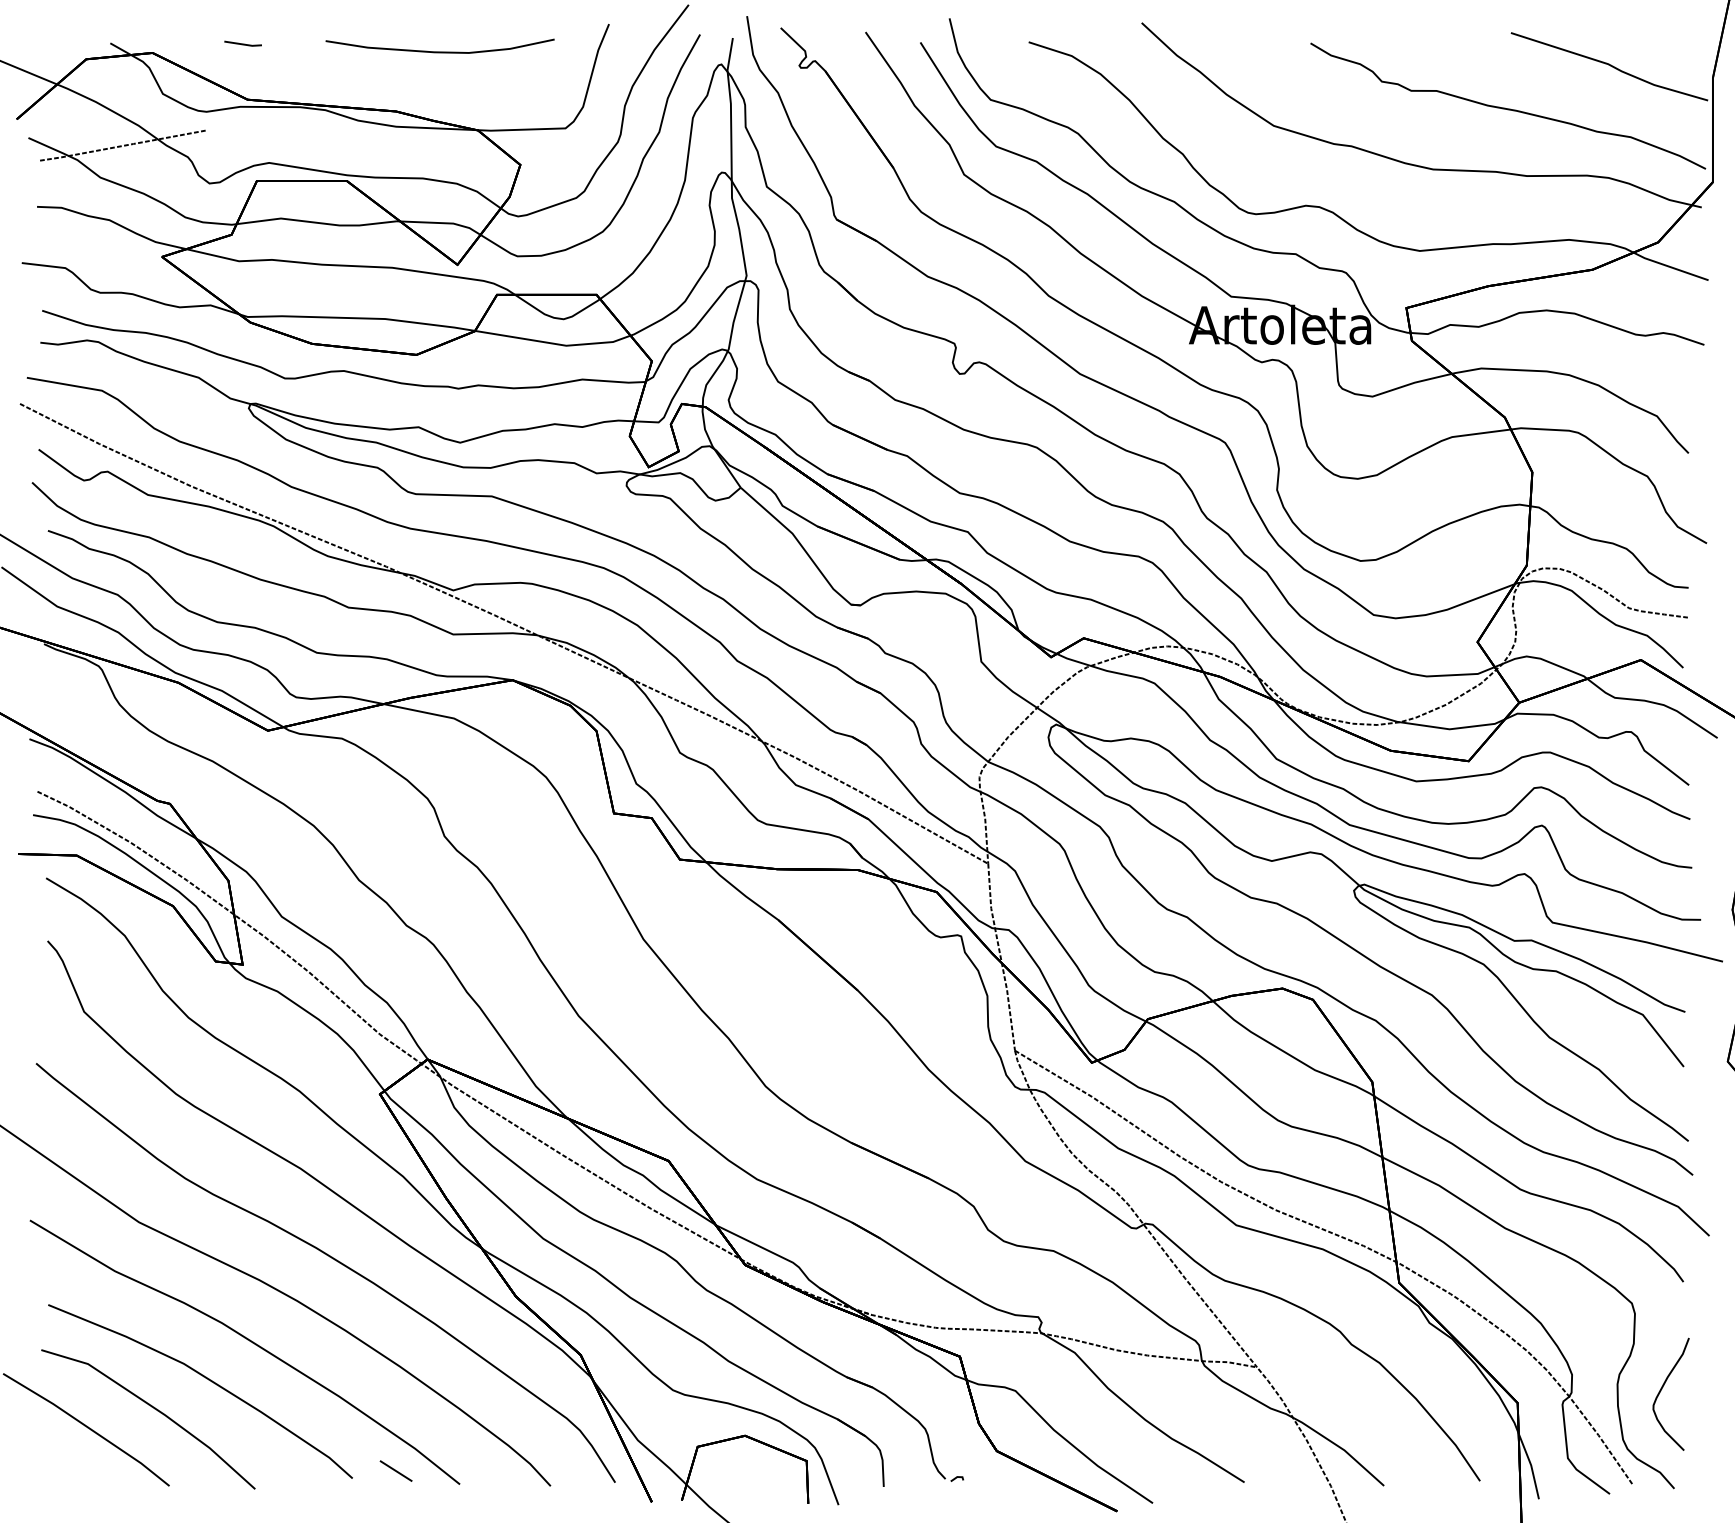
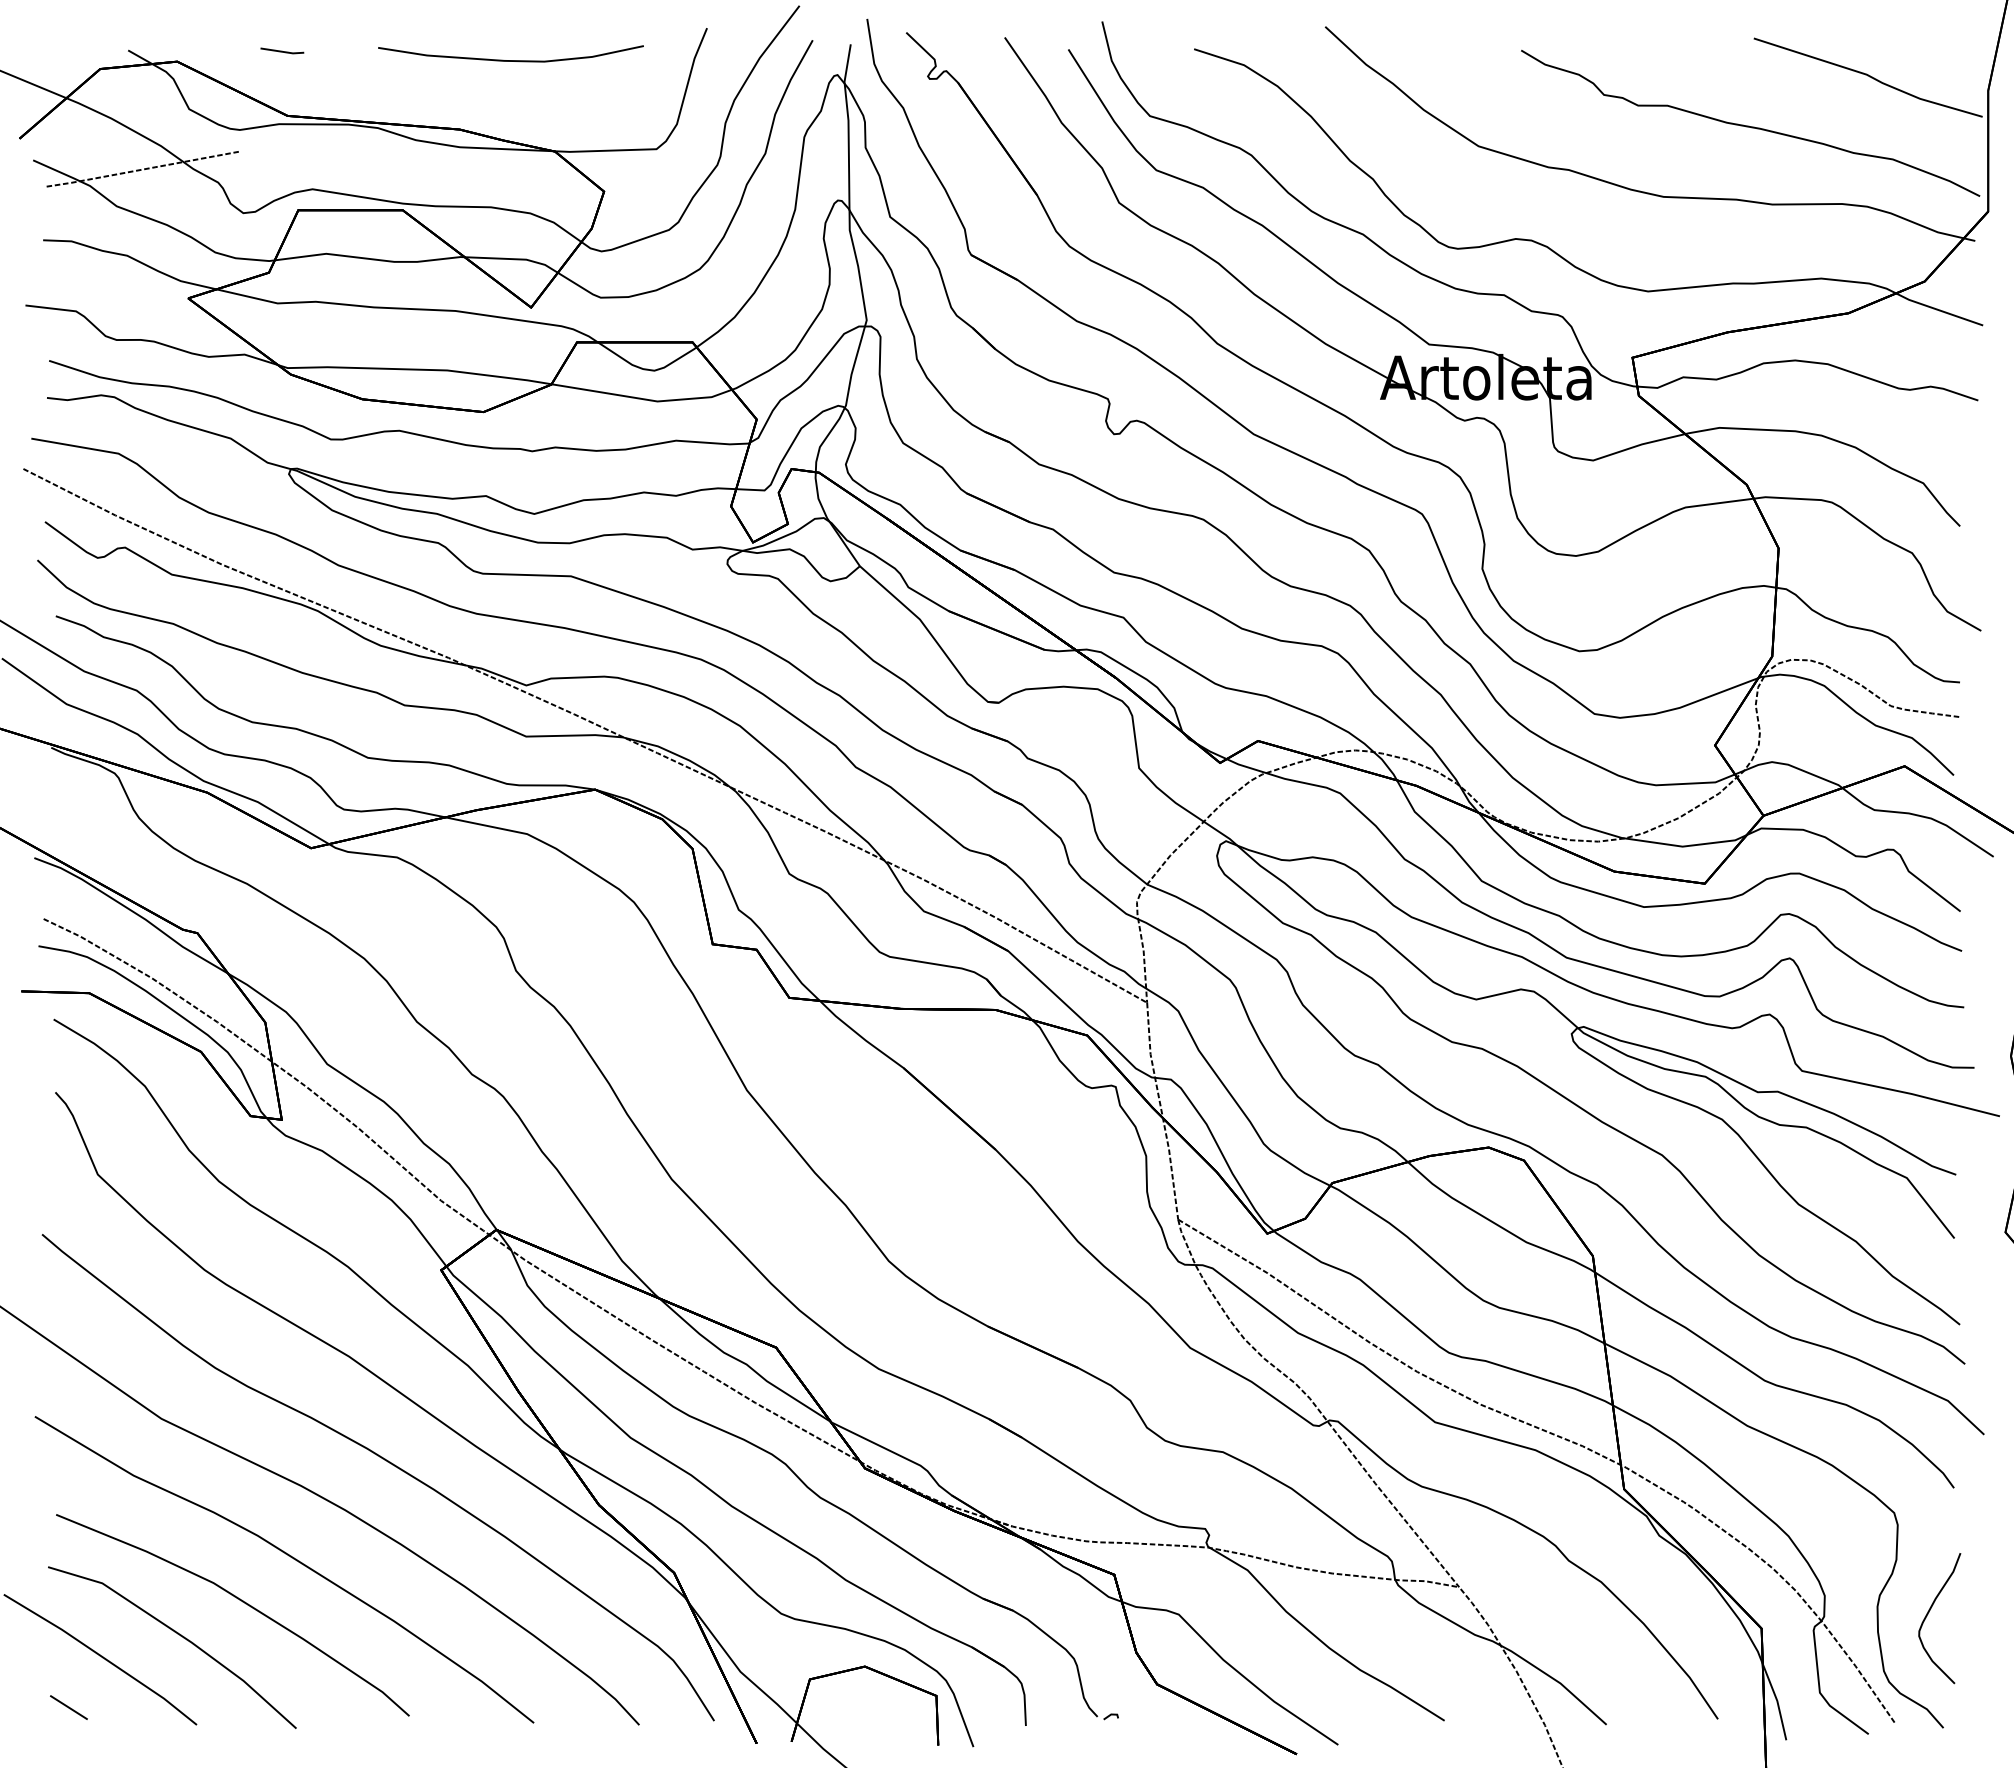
line: (395, 1471) -> (68, 1707), moved

